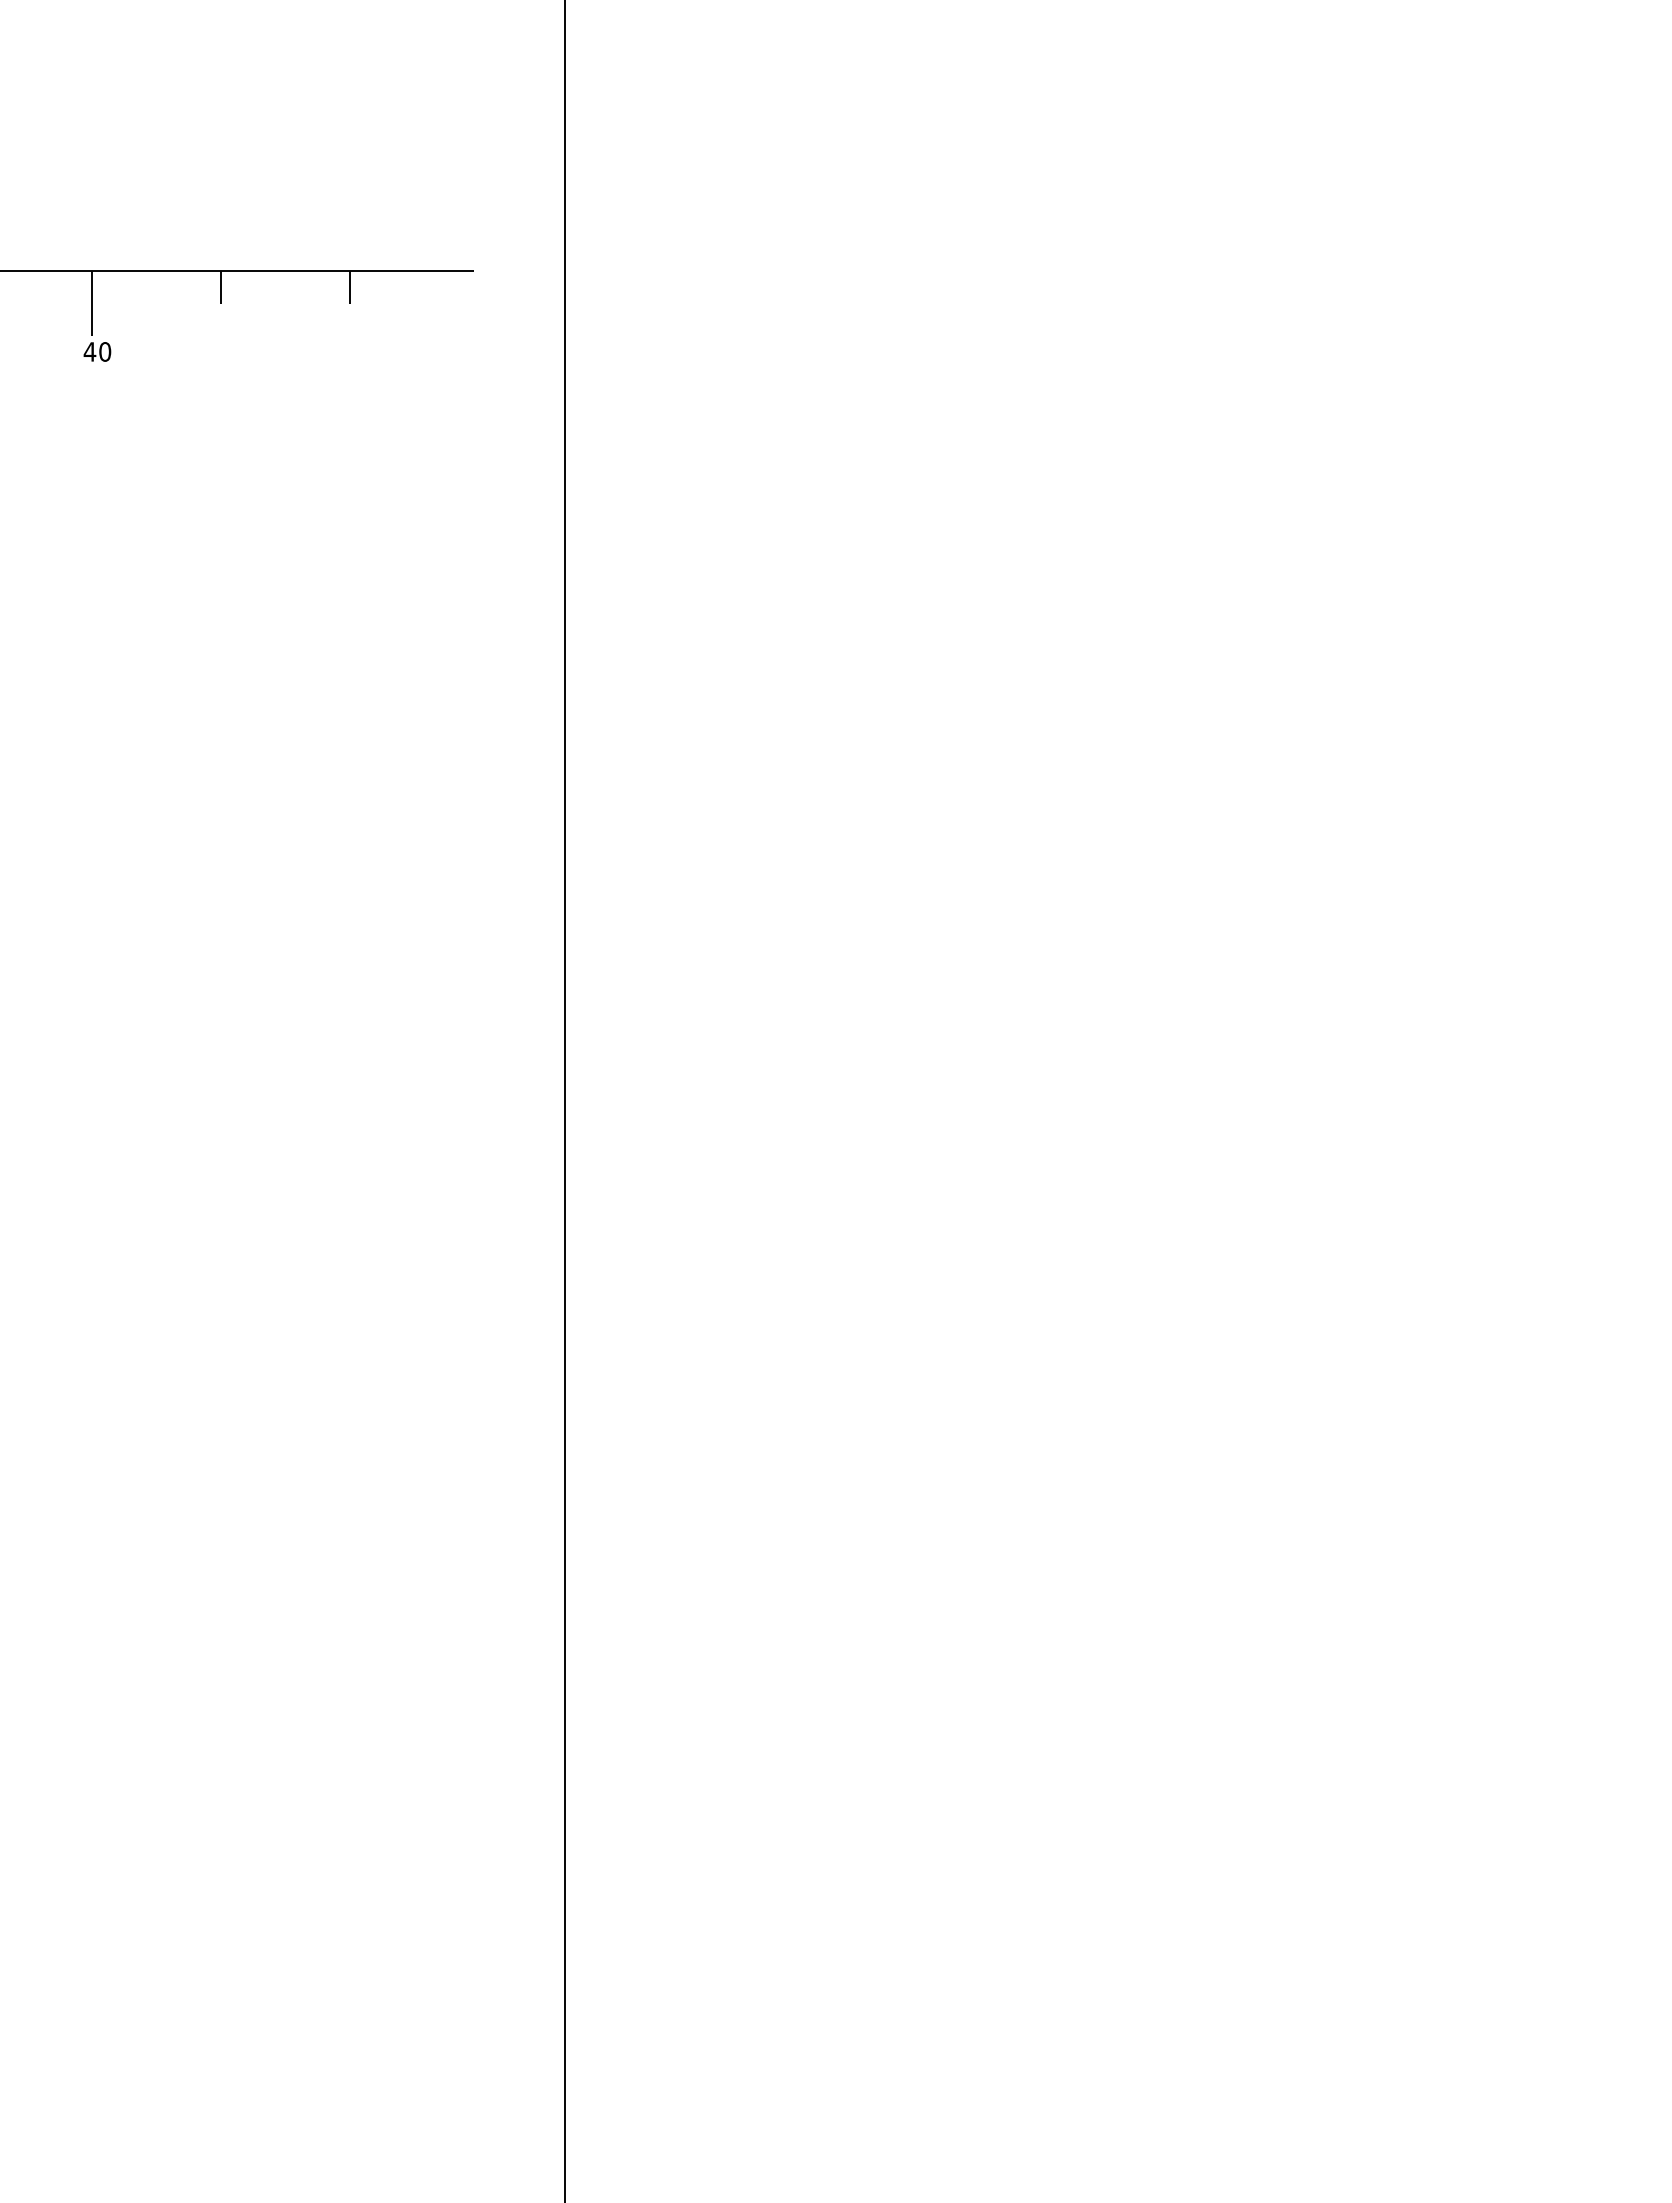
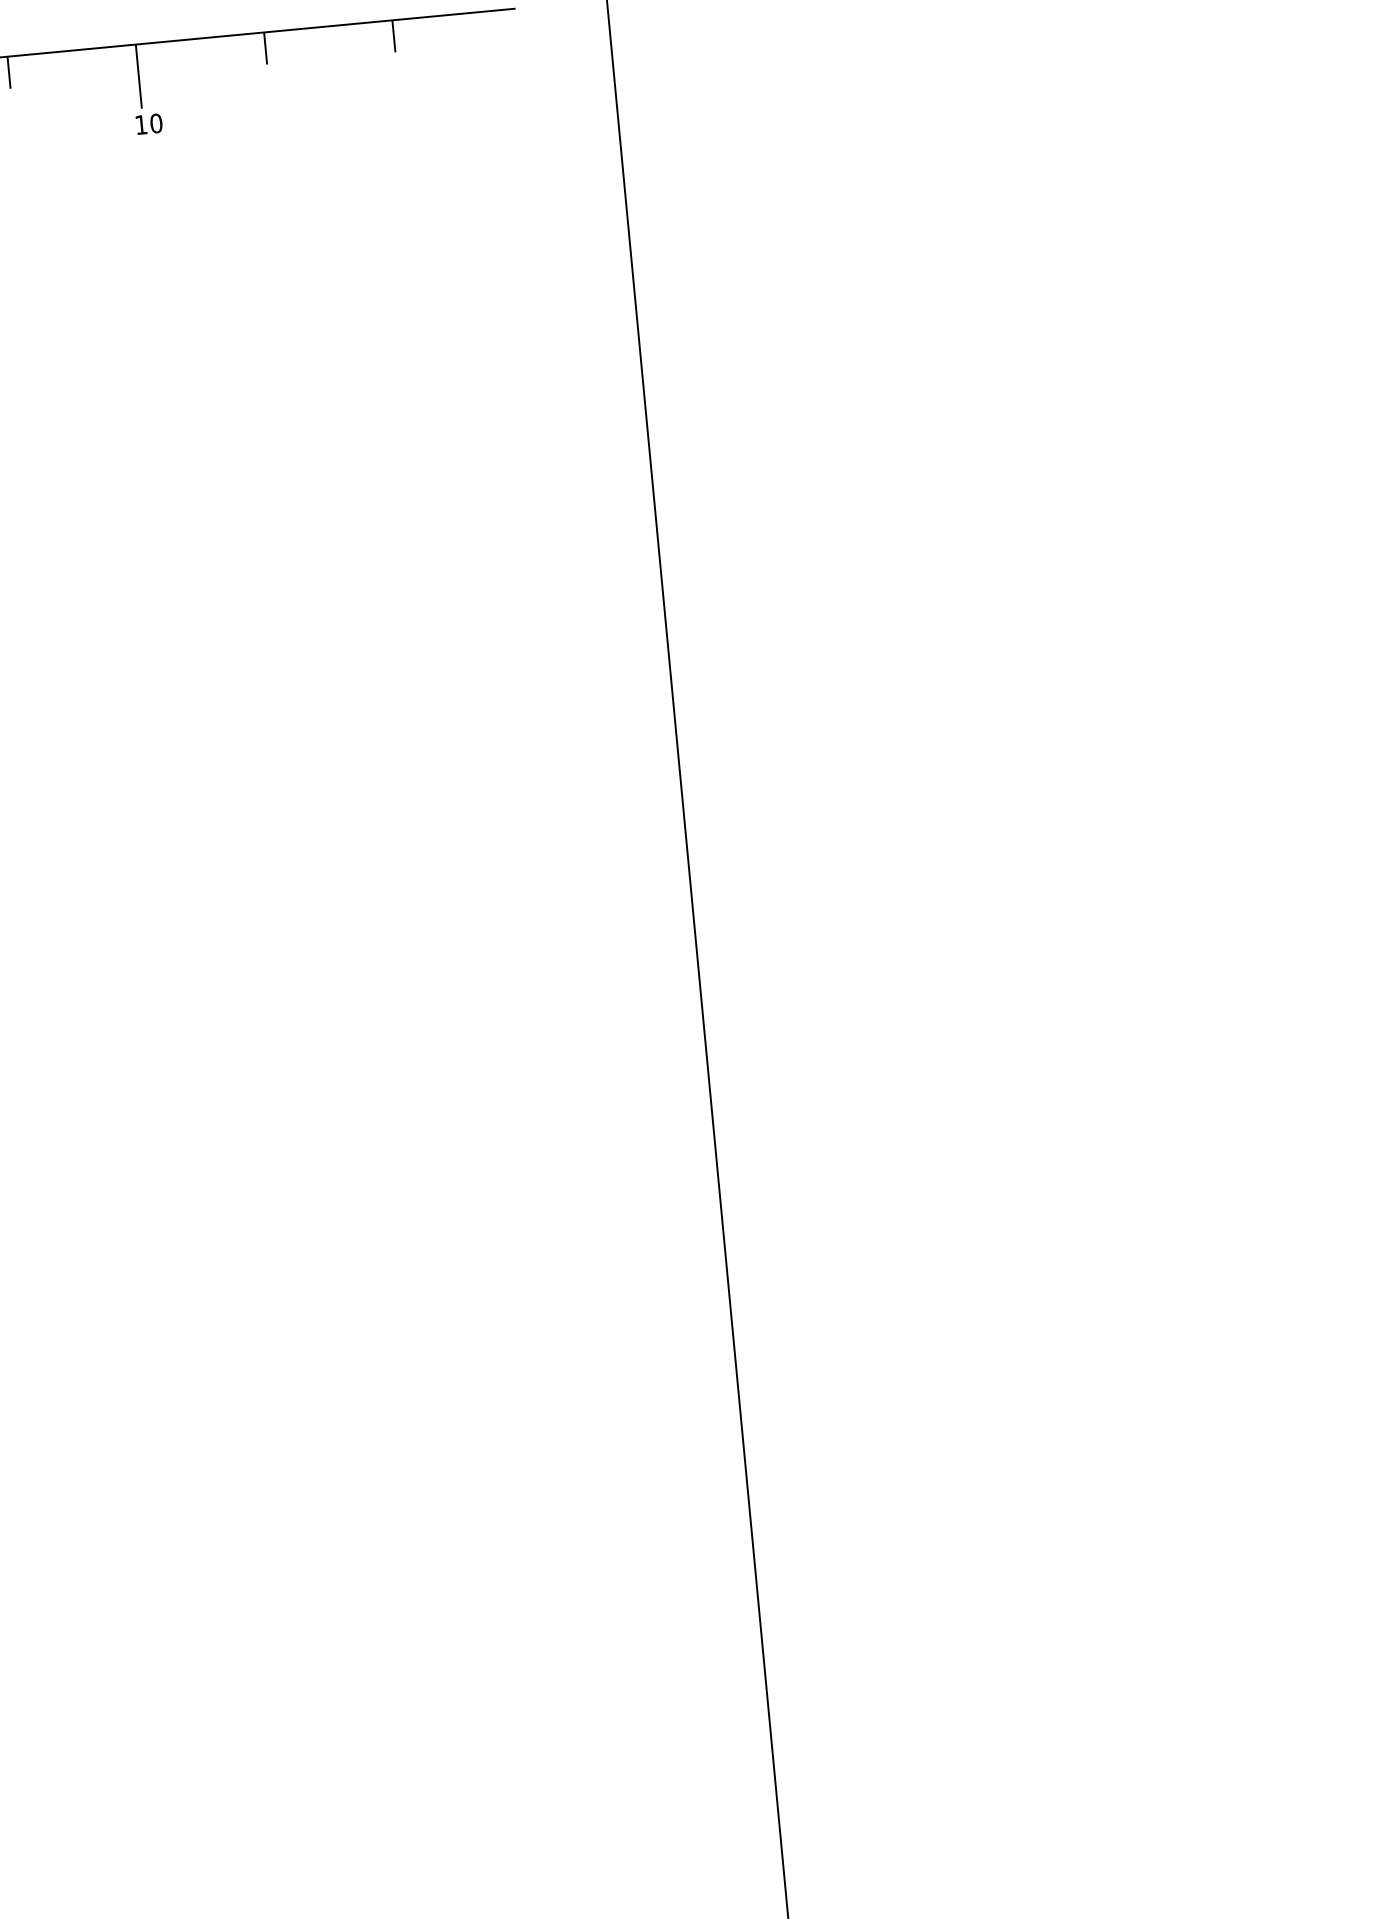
text: (89, 351) -> (140, 124), 40 -> 10

